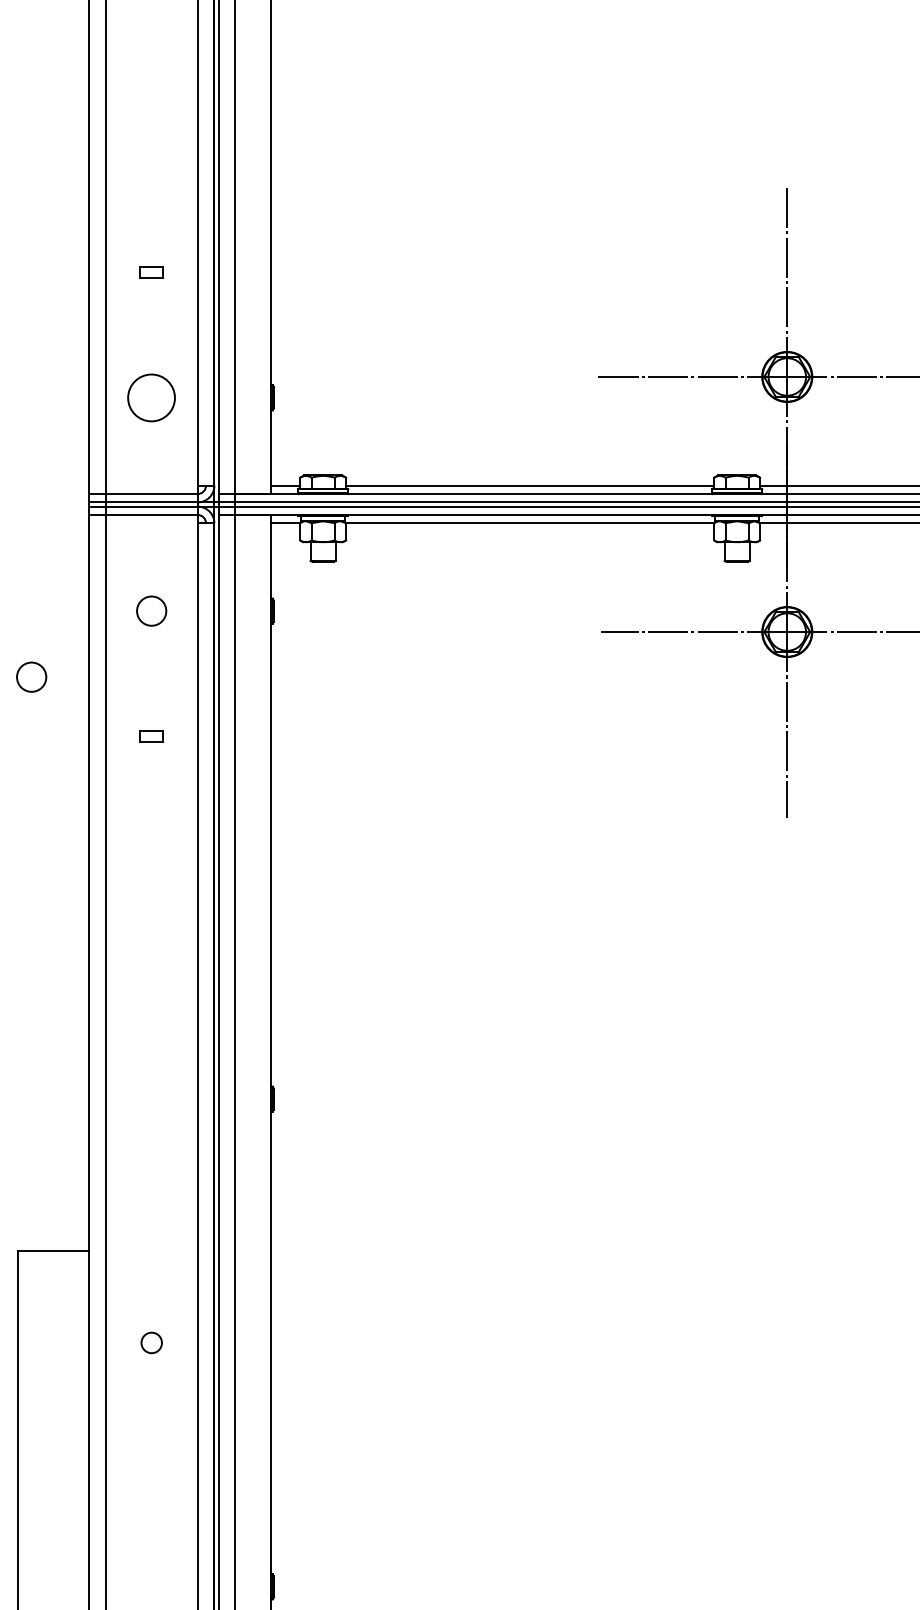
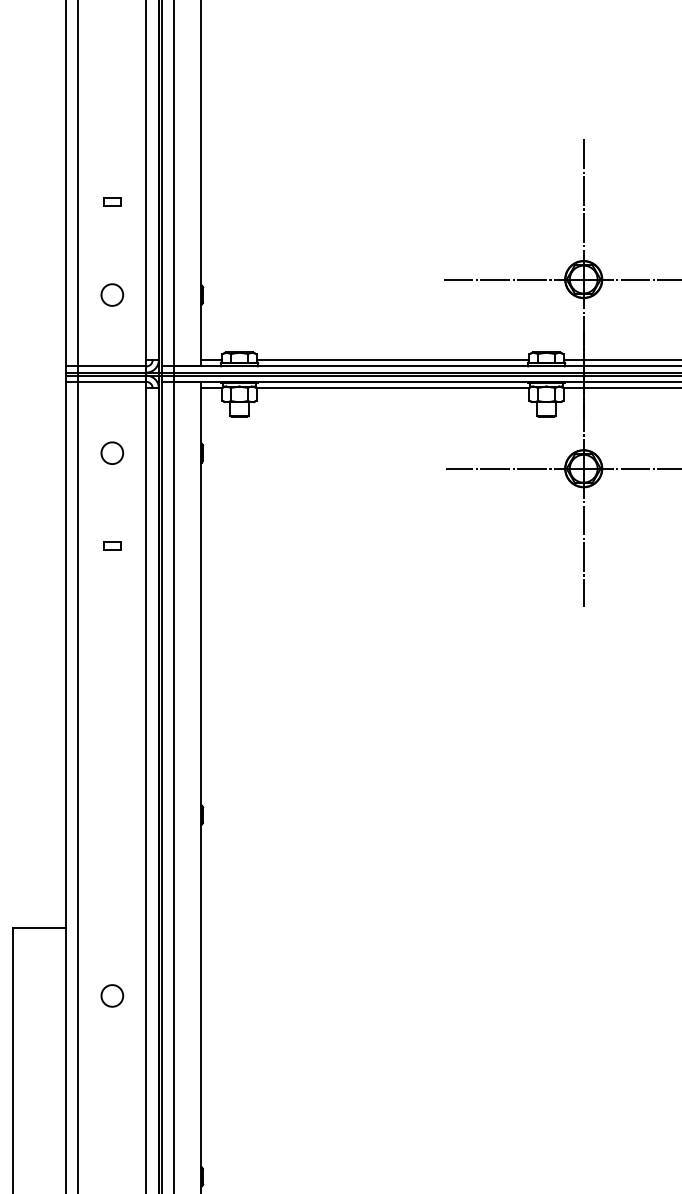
circle: (151, 397) -> (112, 294), size x0.62
circle: (31, 676) -> (23, 501), removed
circle: (151, 1342) -> (112, 995), size x1.43

